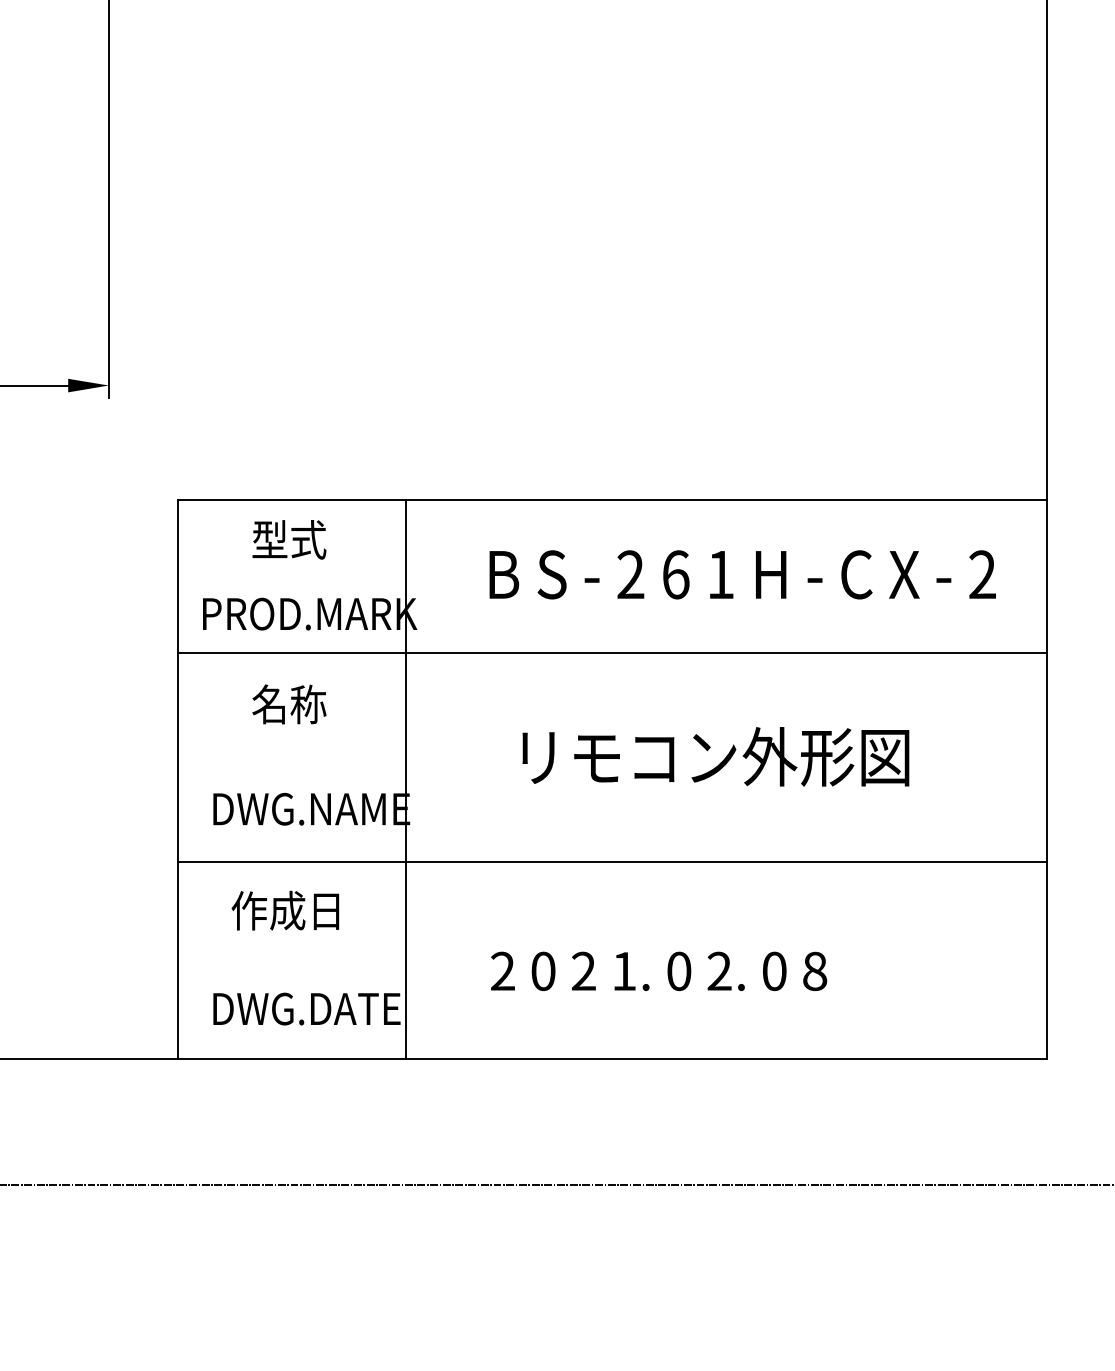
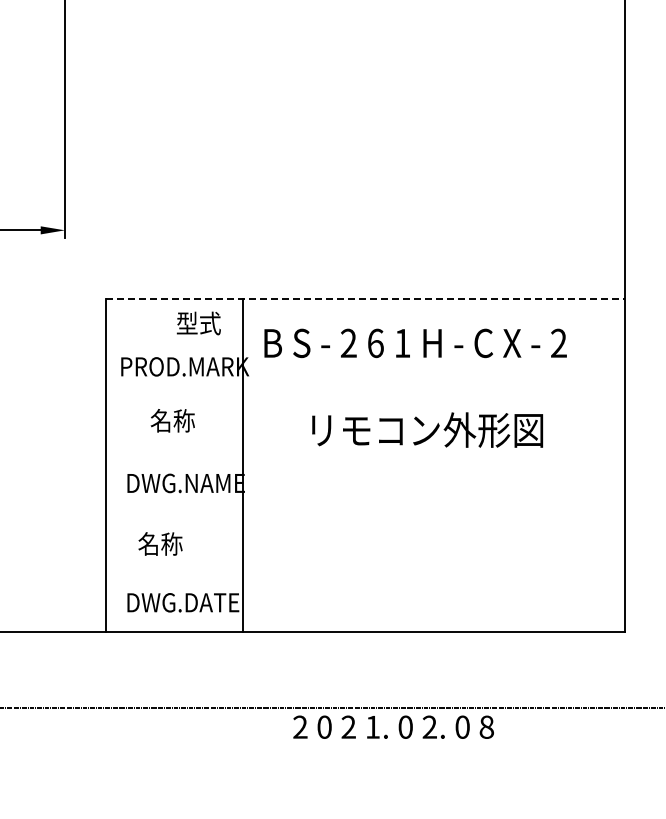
line: (611, 499) -> (365, 298), solid -> dashed
text: (288, 539) -> (198, 323), moved
text: (742, 575) -> (415, 343), moved
line: (611, 652) -> (365, 389), removed
text: (715, 755) -> (427, 429), moved
line: (611, 861) -> (365, 514), removed
text: (285, 909) -> (170, 543), 作成日 -> 名称
text: (658, 970) -> (393, 726), moved

